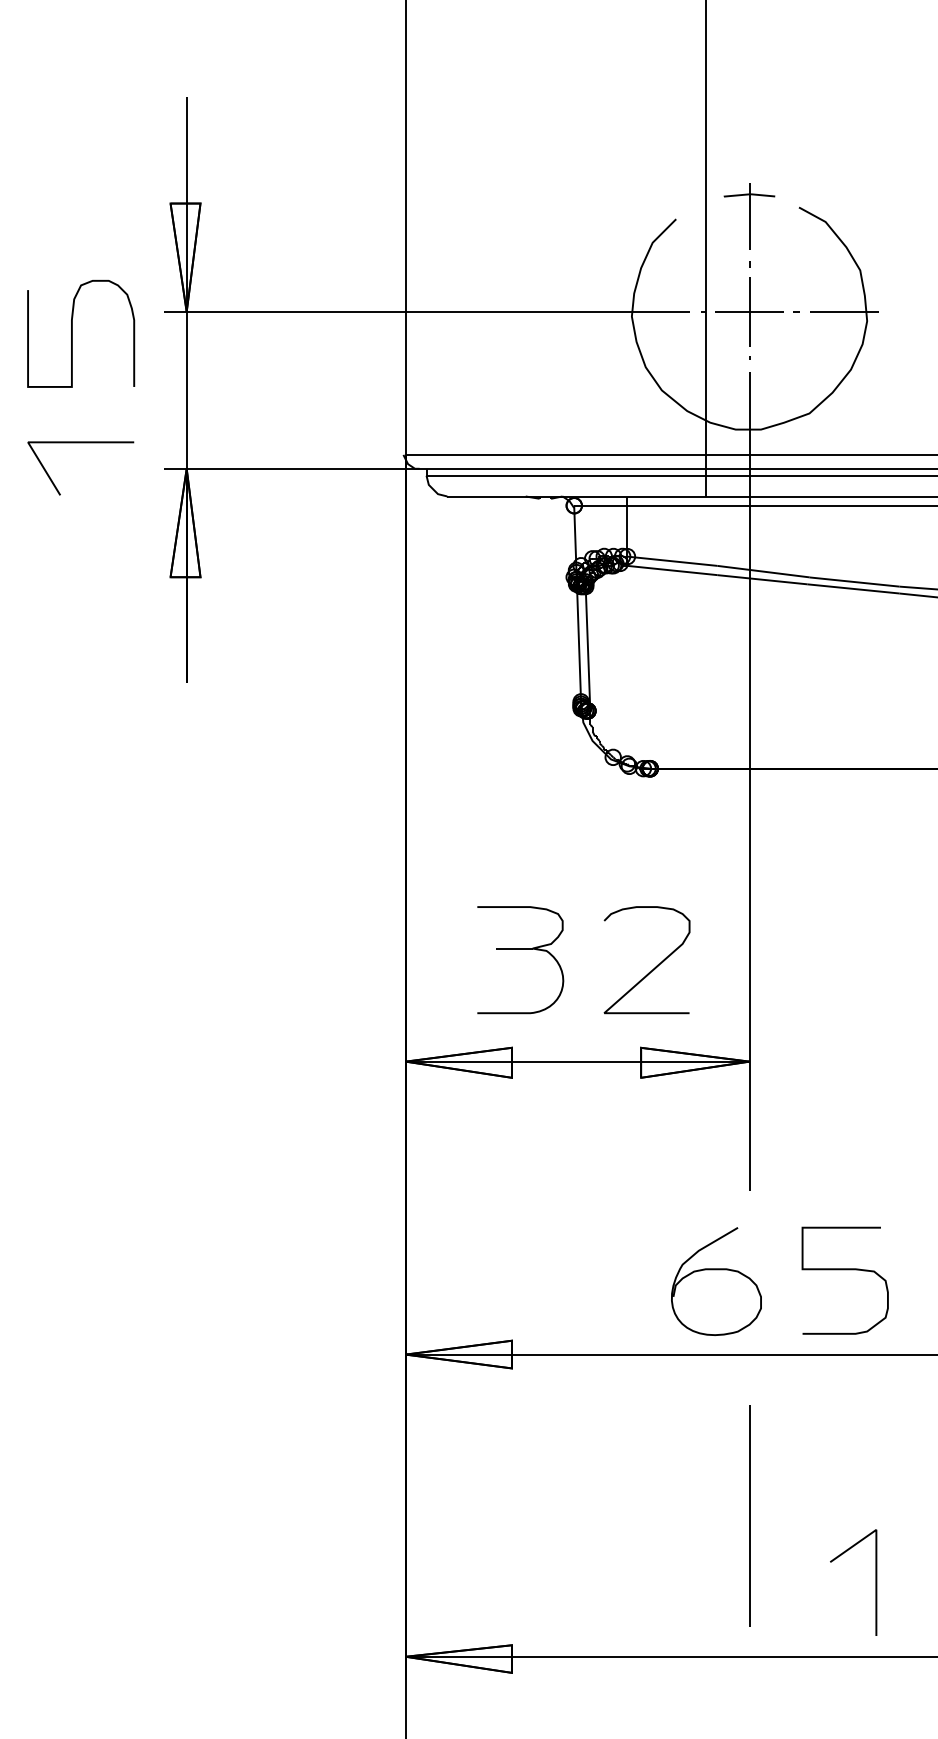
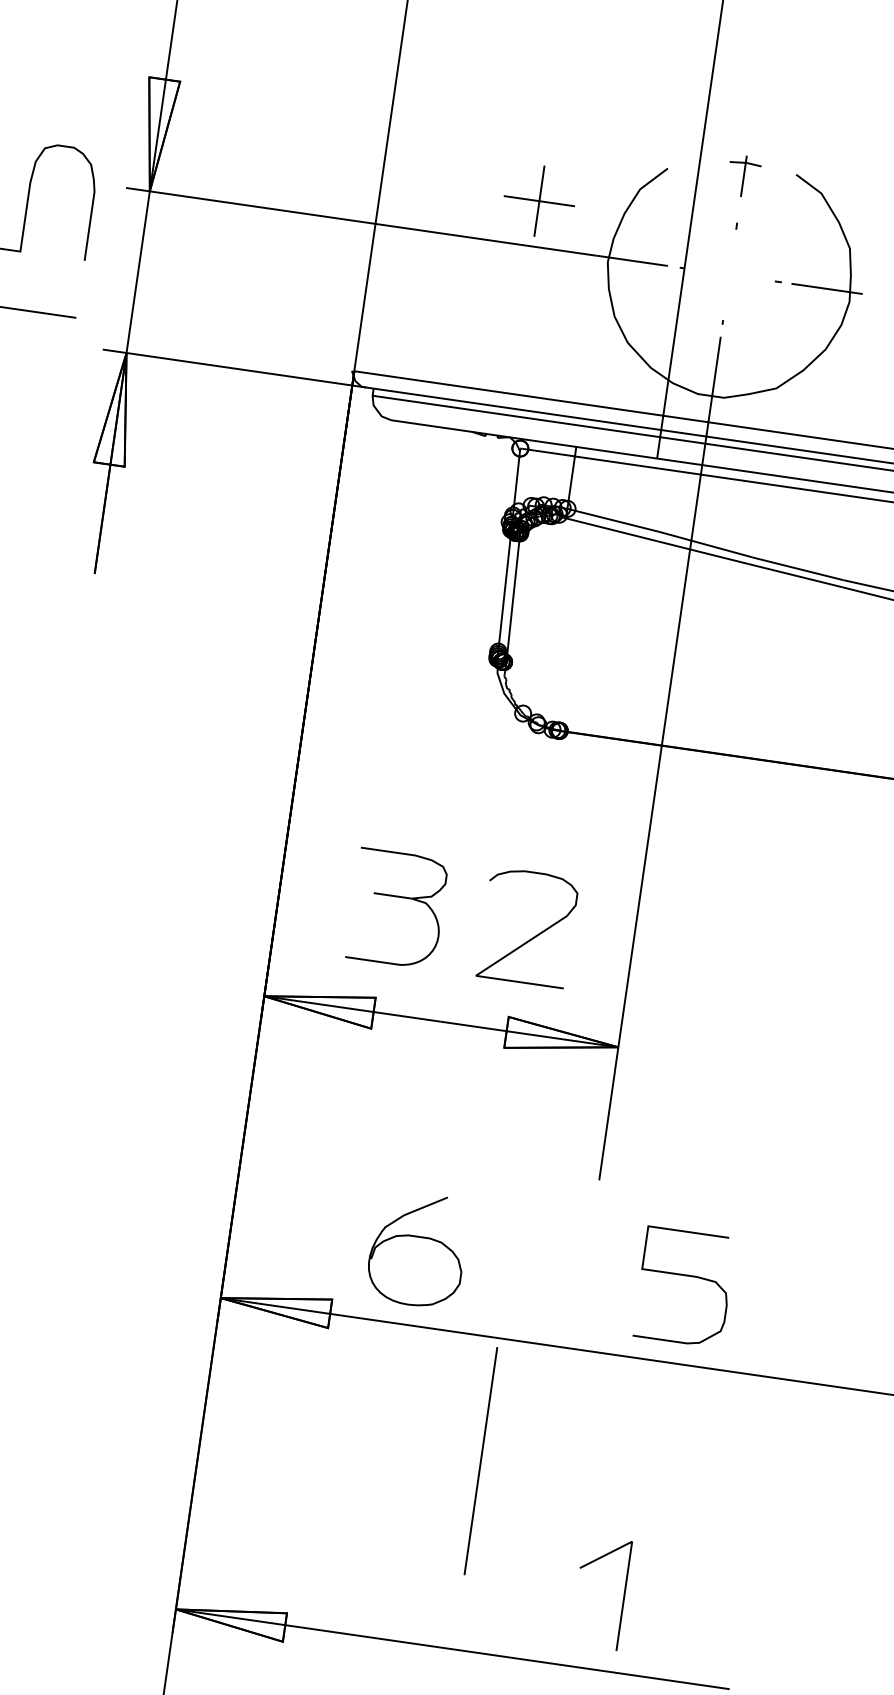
part: (749, 216) -> (743, 176), size x0.6
part: (749, 311) -> (539, 200), moved
curve: (716, 1270) -> (419, 1238), moved
line: (749, 1515) -> (480, 1460), moved
curve: (875, 1582) -> (623, 1595), moved

